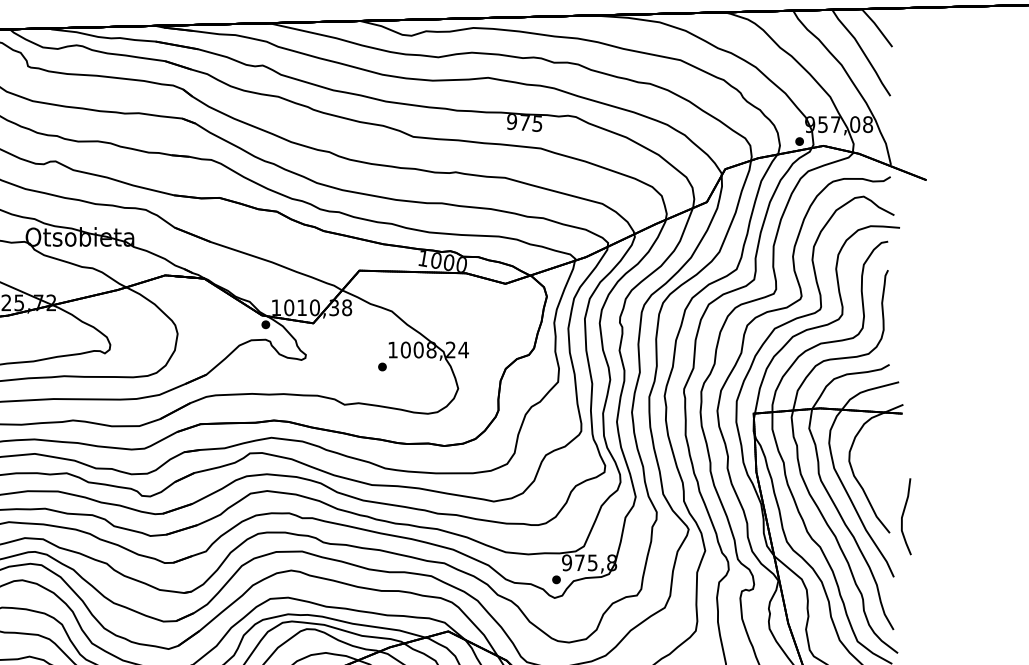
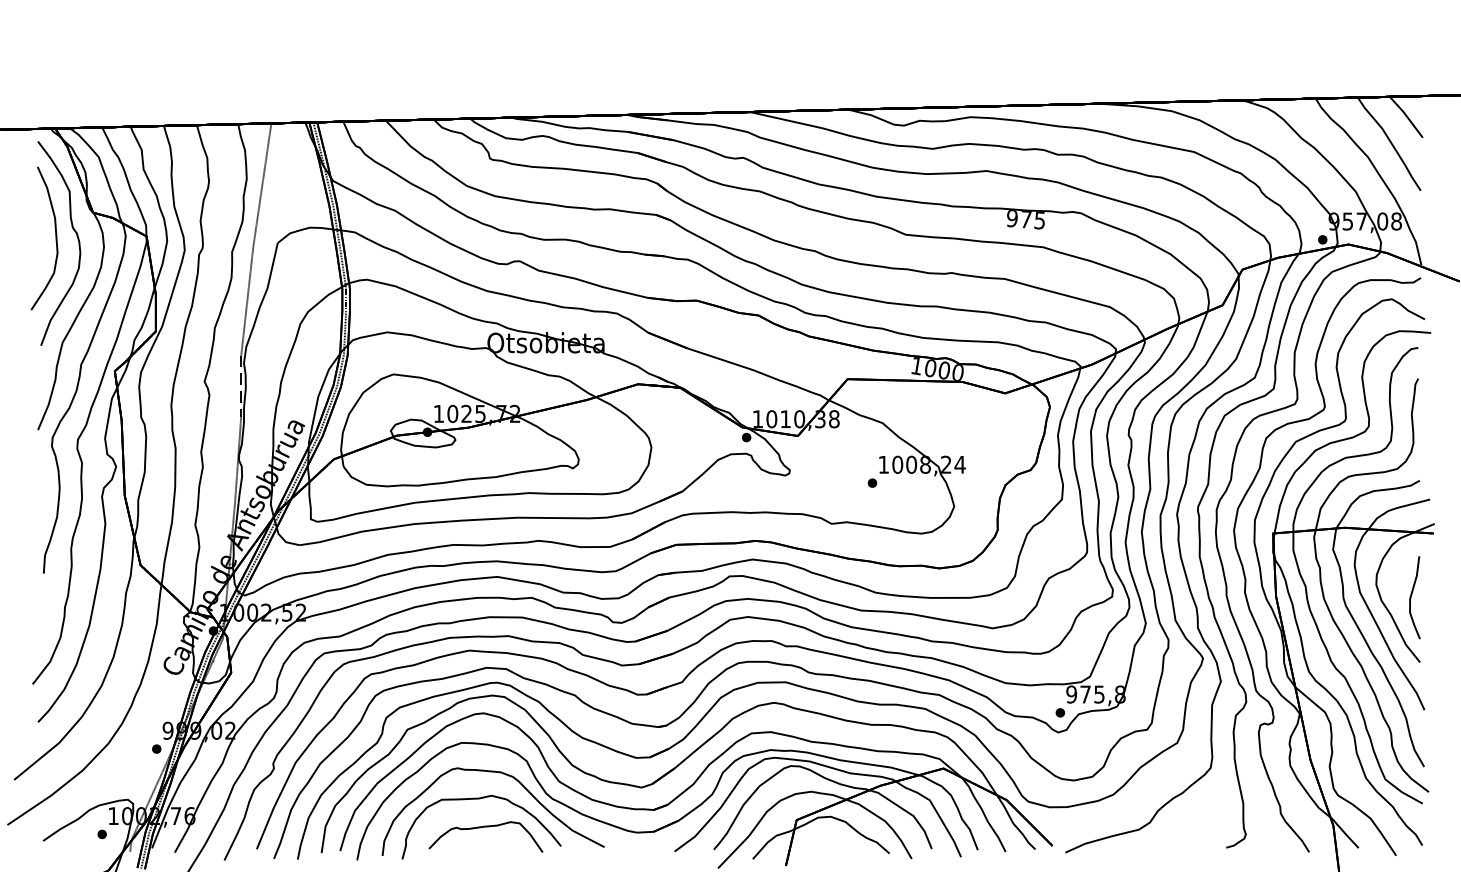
part: (905, 516) -> (1414, 597), moved

